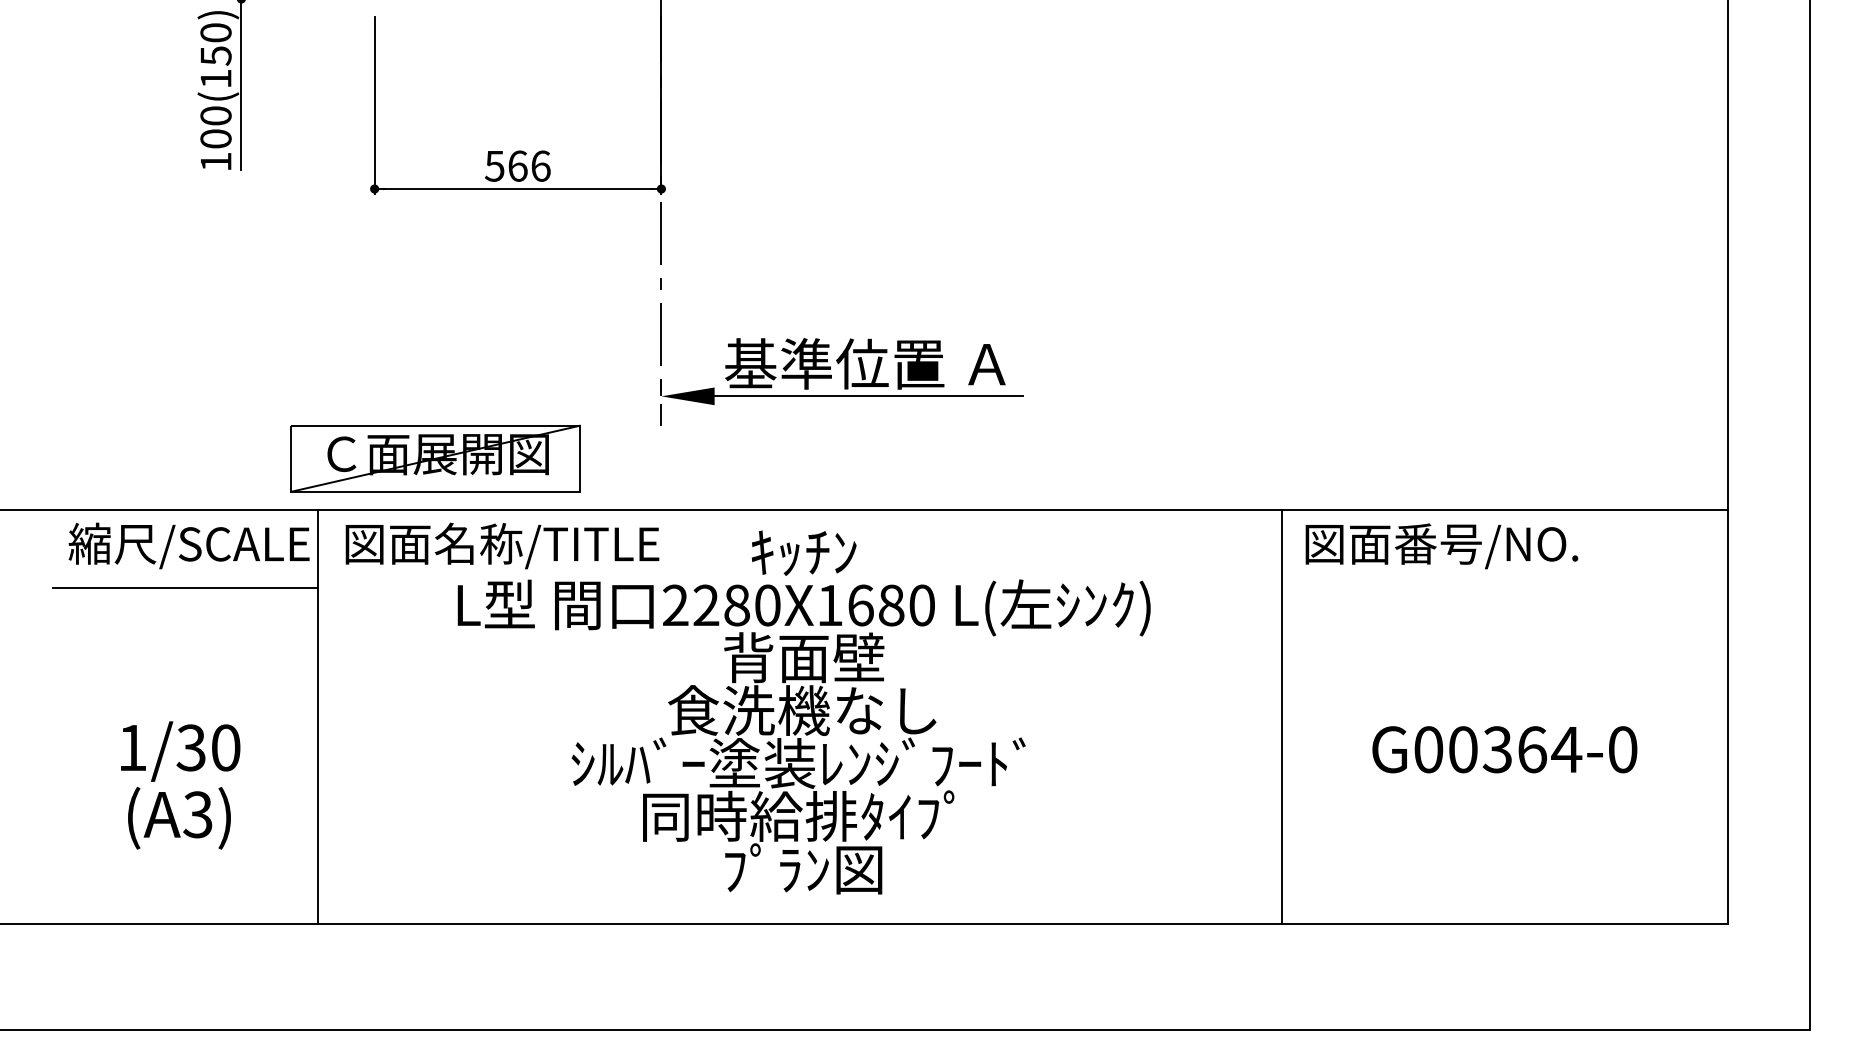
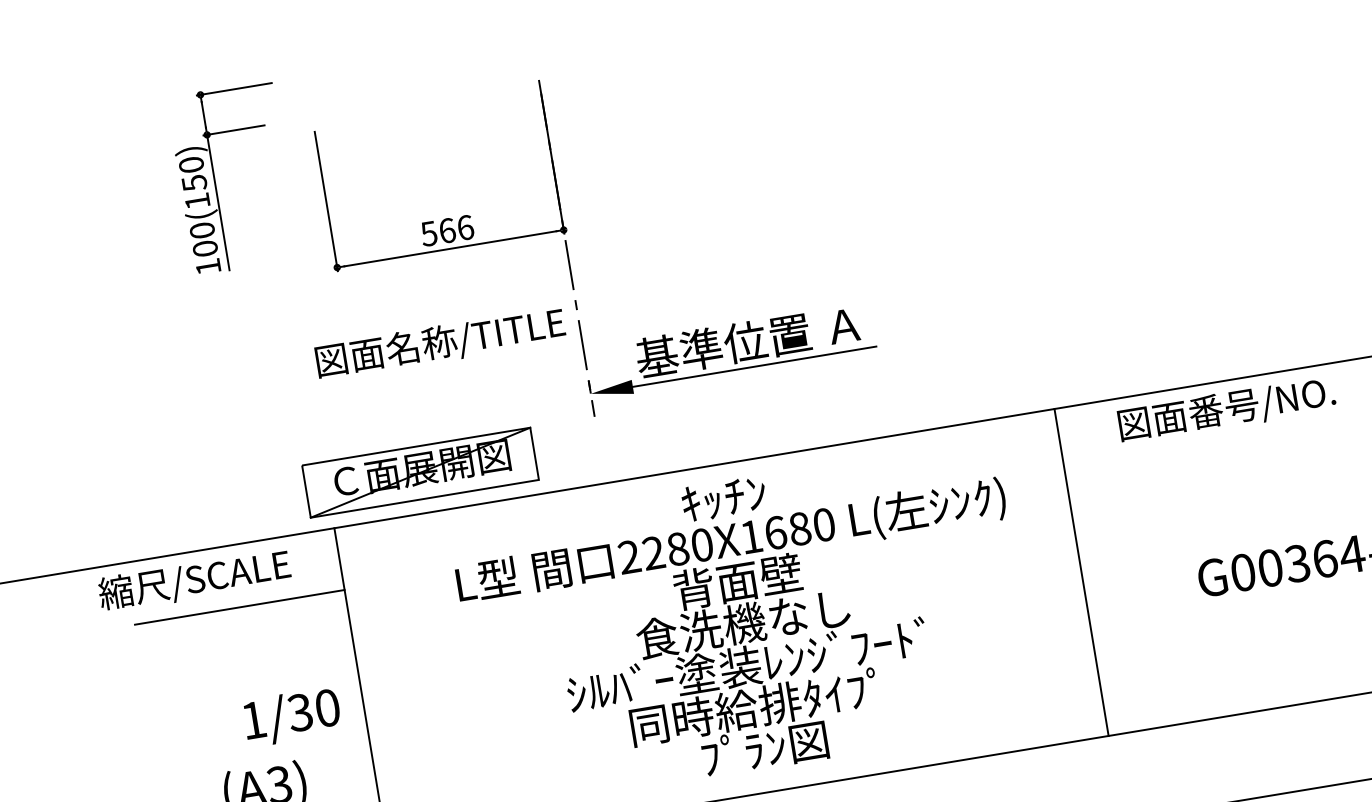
text: (188, 545) -> (194, 580), moved
text: (502, 545) -> (440, 343), moved
line: (1281, 716) -> (1081, 572), moved
text: (180, 751) -> (292, 716), moved

